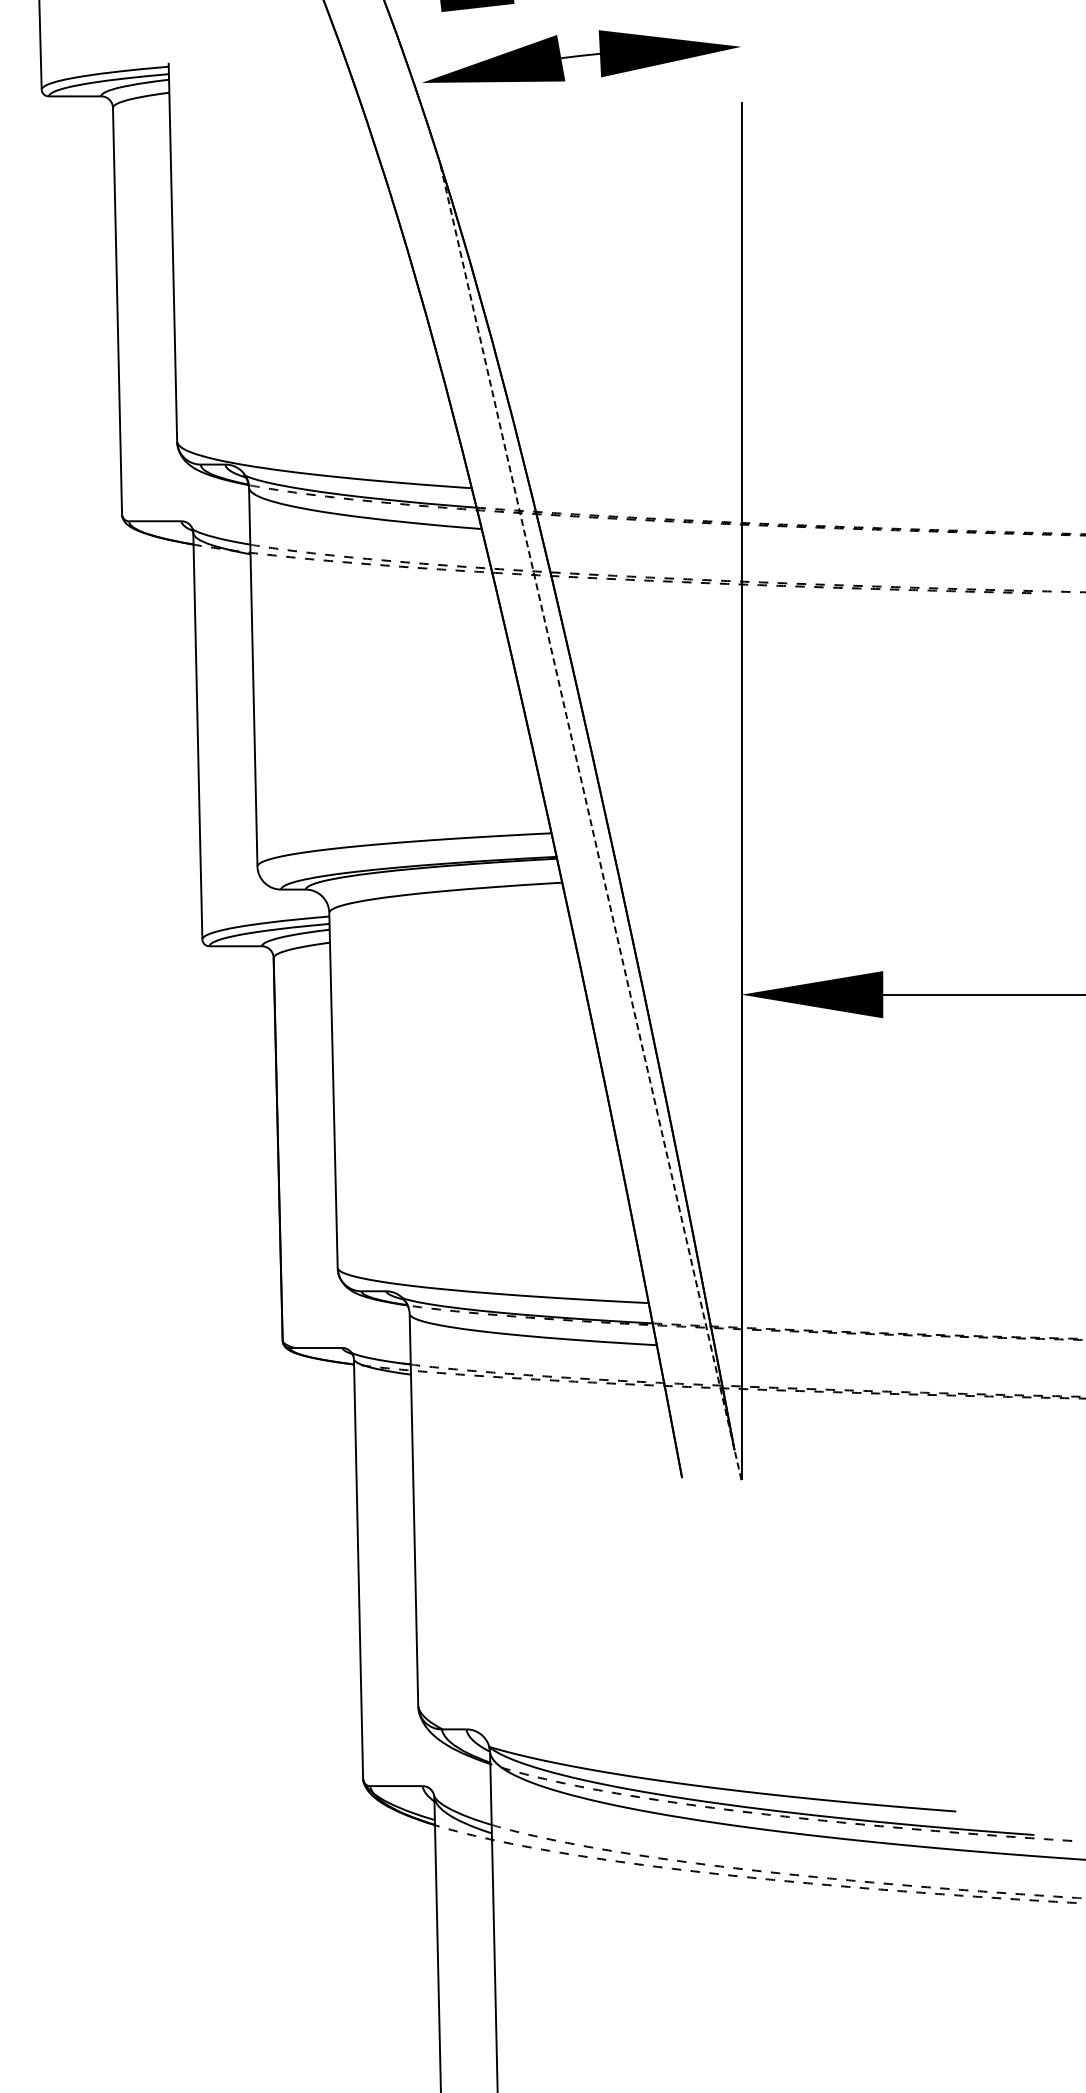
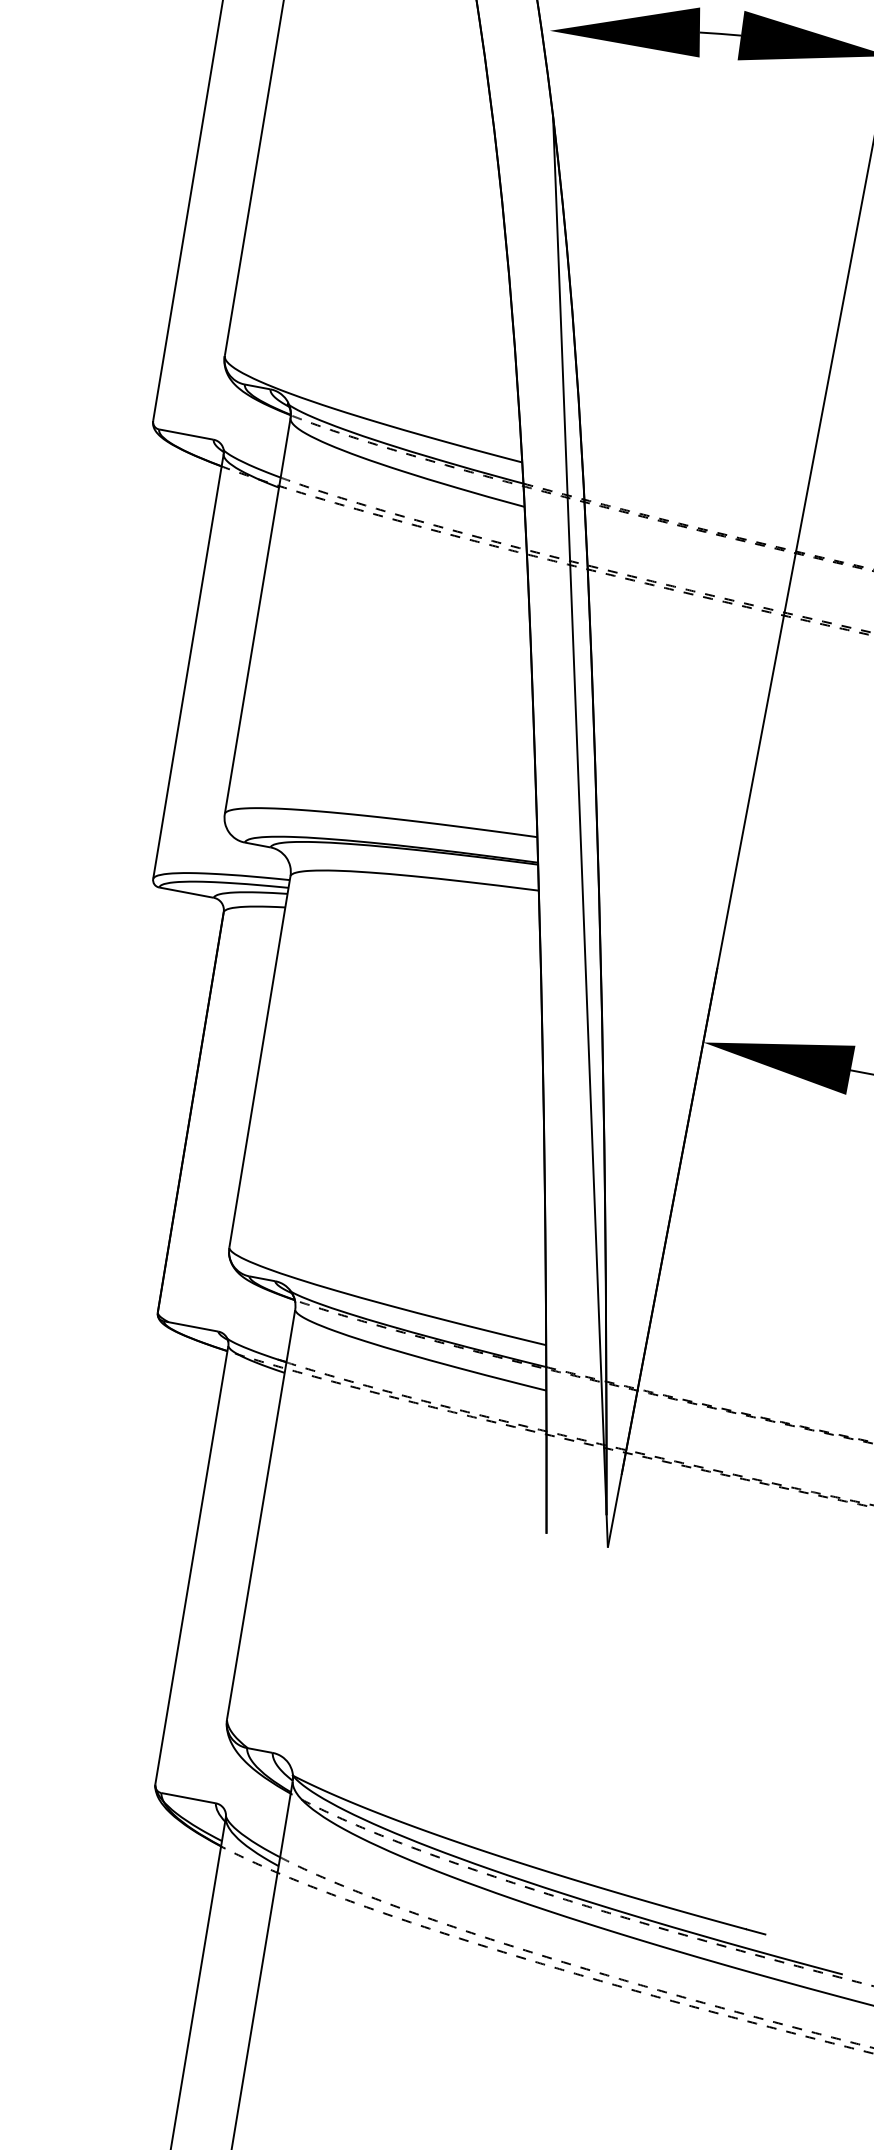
line: (590, 820) -> (580, 831), dashed -> solid

